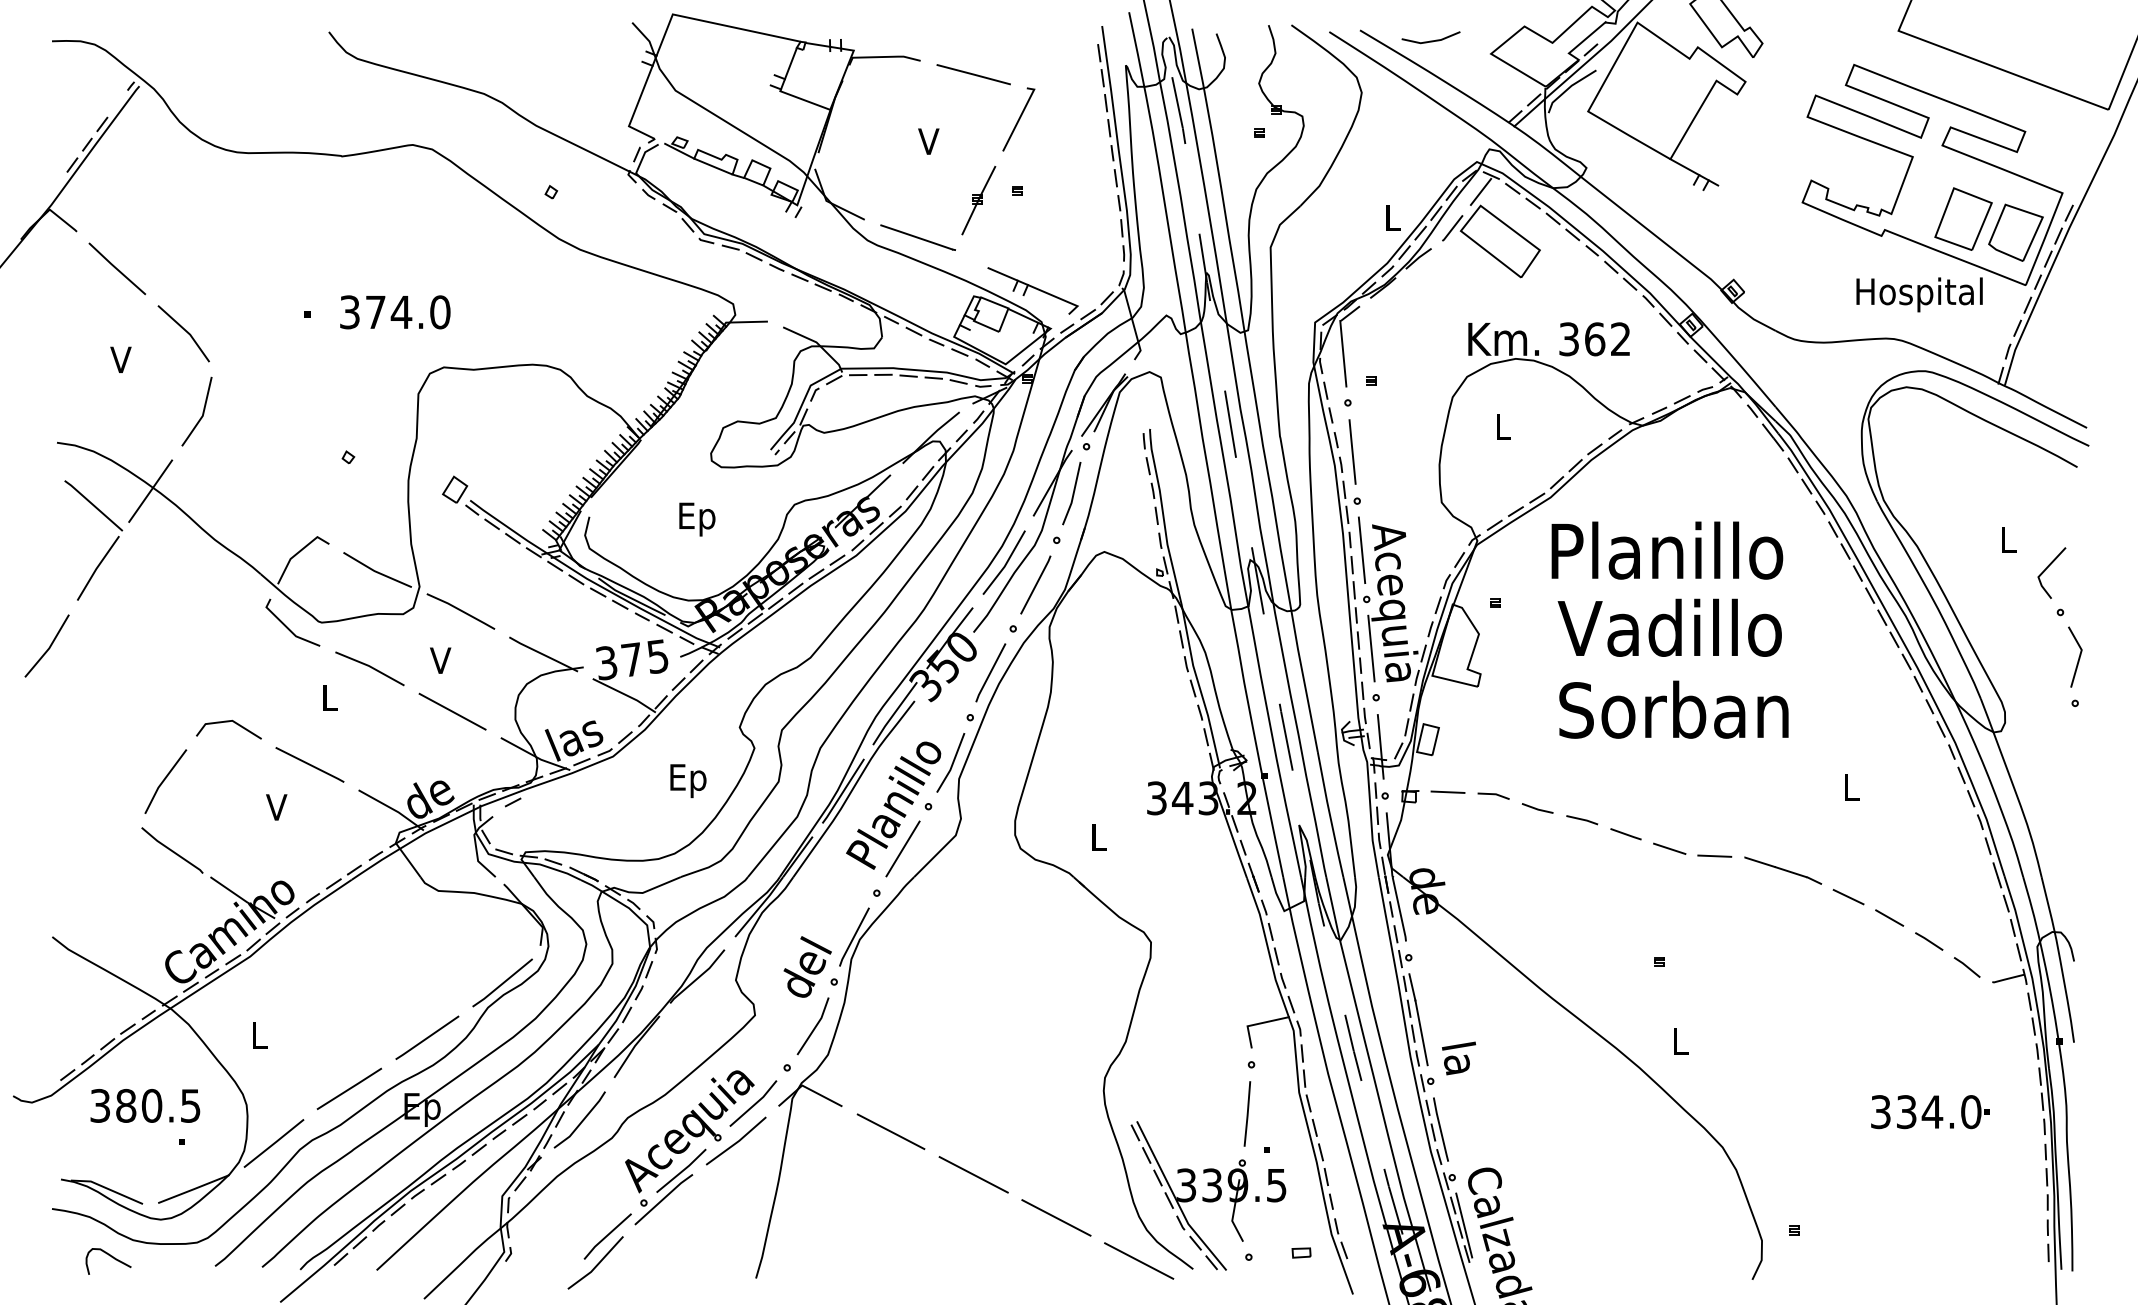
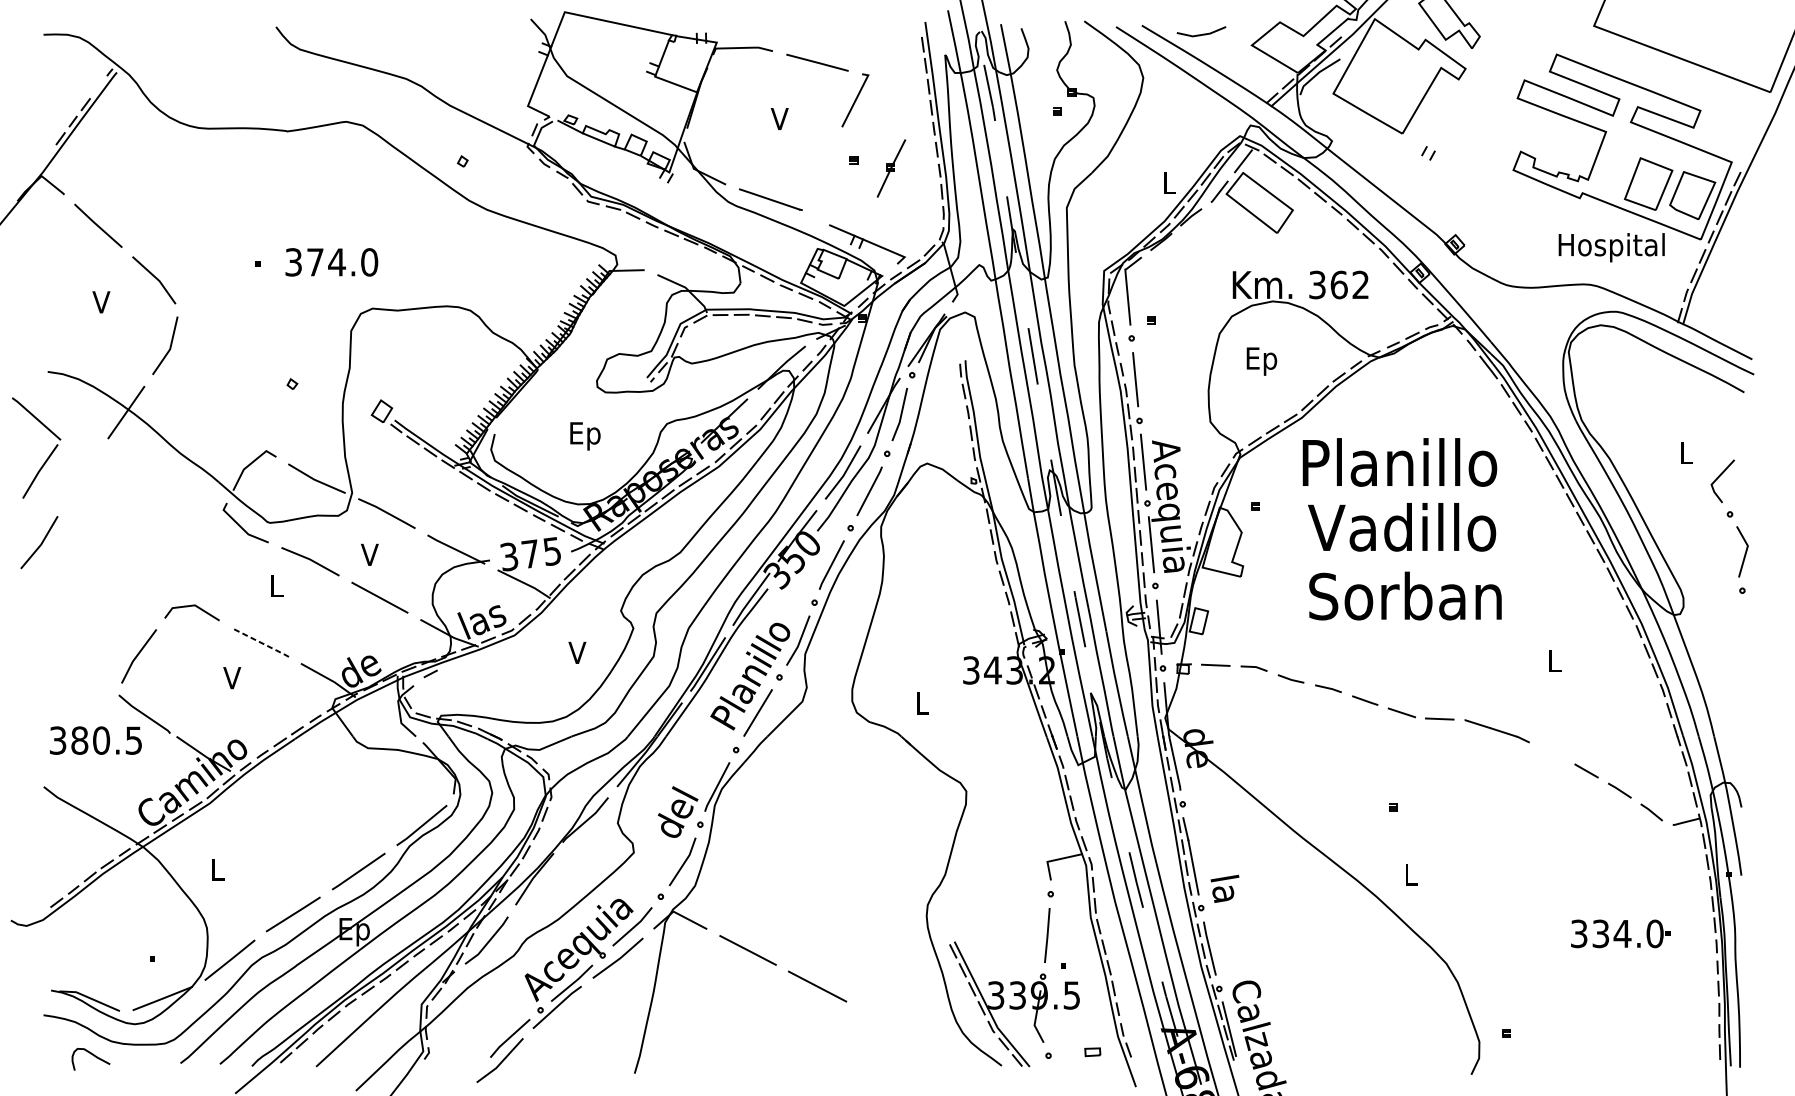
line: (1694, 172) -> (1422, 144), removed
part: (978, 200) -> (891, 168), moved
text: (1503, 430) -> (1262, 361), L -> Ep
part: (108, 549) -> (48, 455), moved
line: (310, 765) -> (260, 642), solid -> dashed
text: (688, 781) -> (577, 656), Ep -> V
line: (1848, 897) -> (1552, 753), removed
text: (145, 1105) -> (96, 740), moved
line: (1056, 1217) -> (887, 1022), removed
line: (1139, 1260) -> (956, 1058), removed

